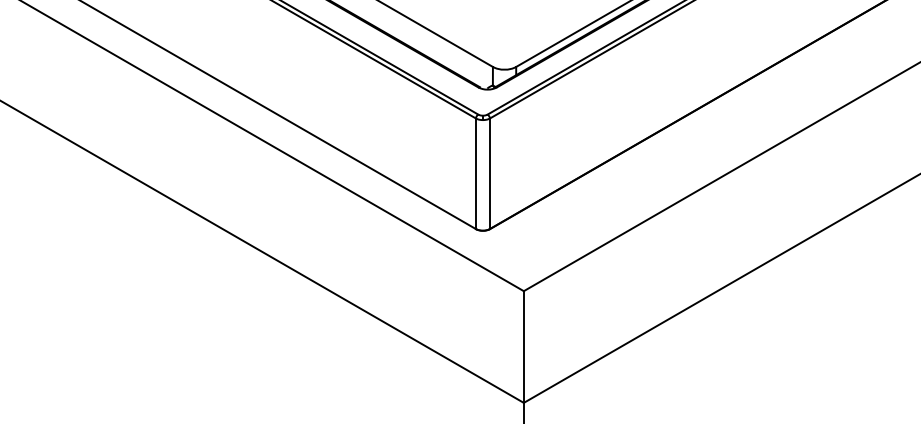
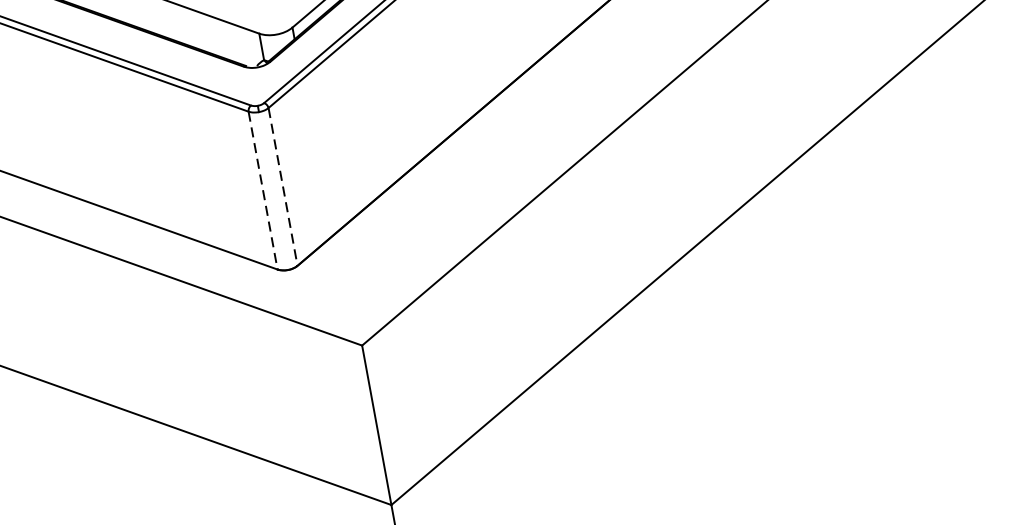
line: (475, 174) -> (262, 191), solid -> dashed
line: (489, 174) -> (282, 188), solid -> dashed

